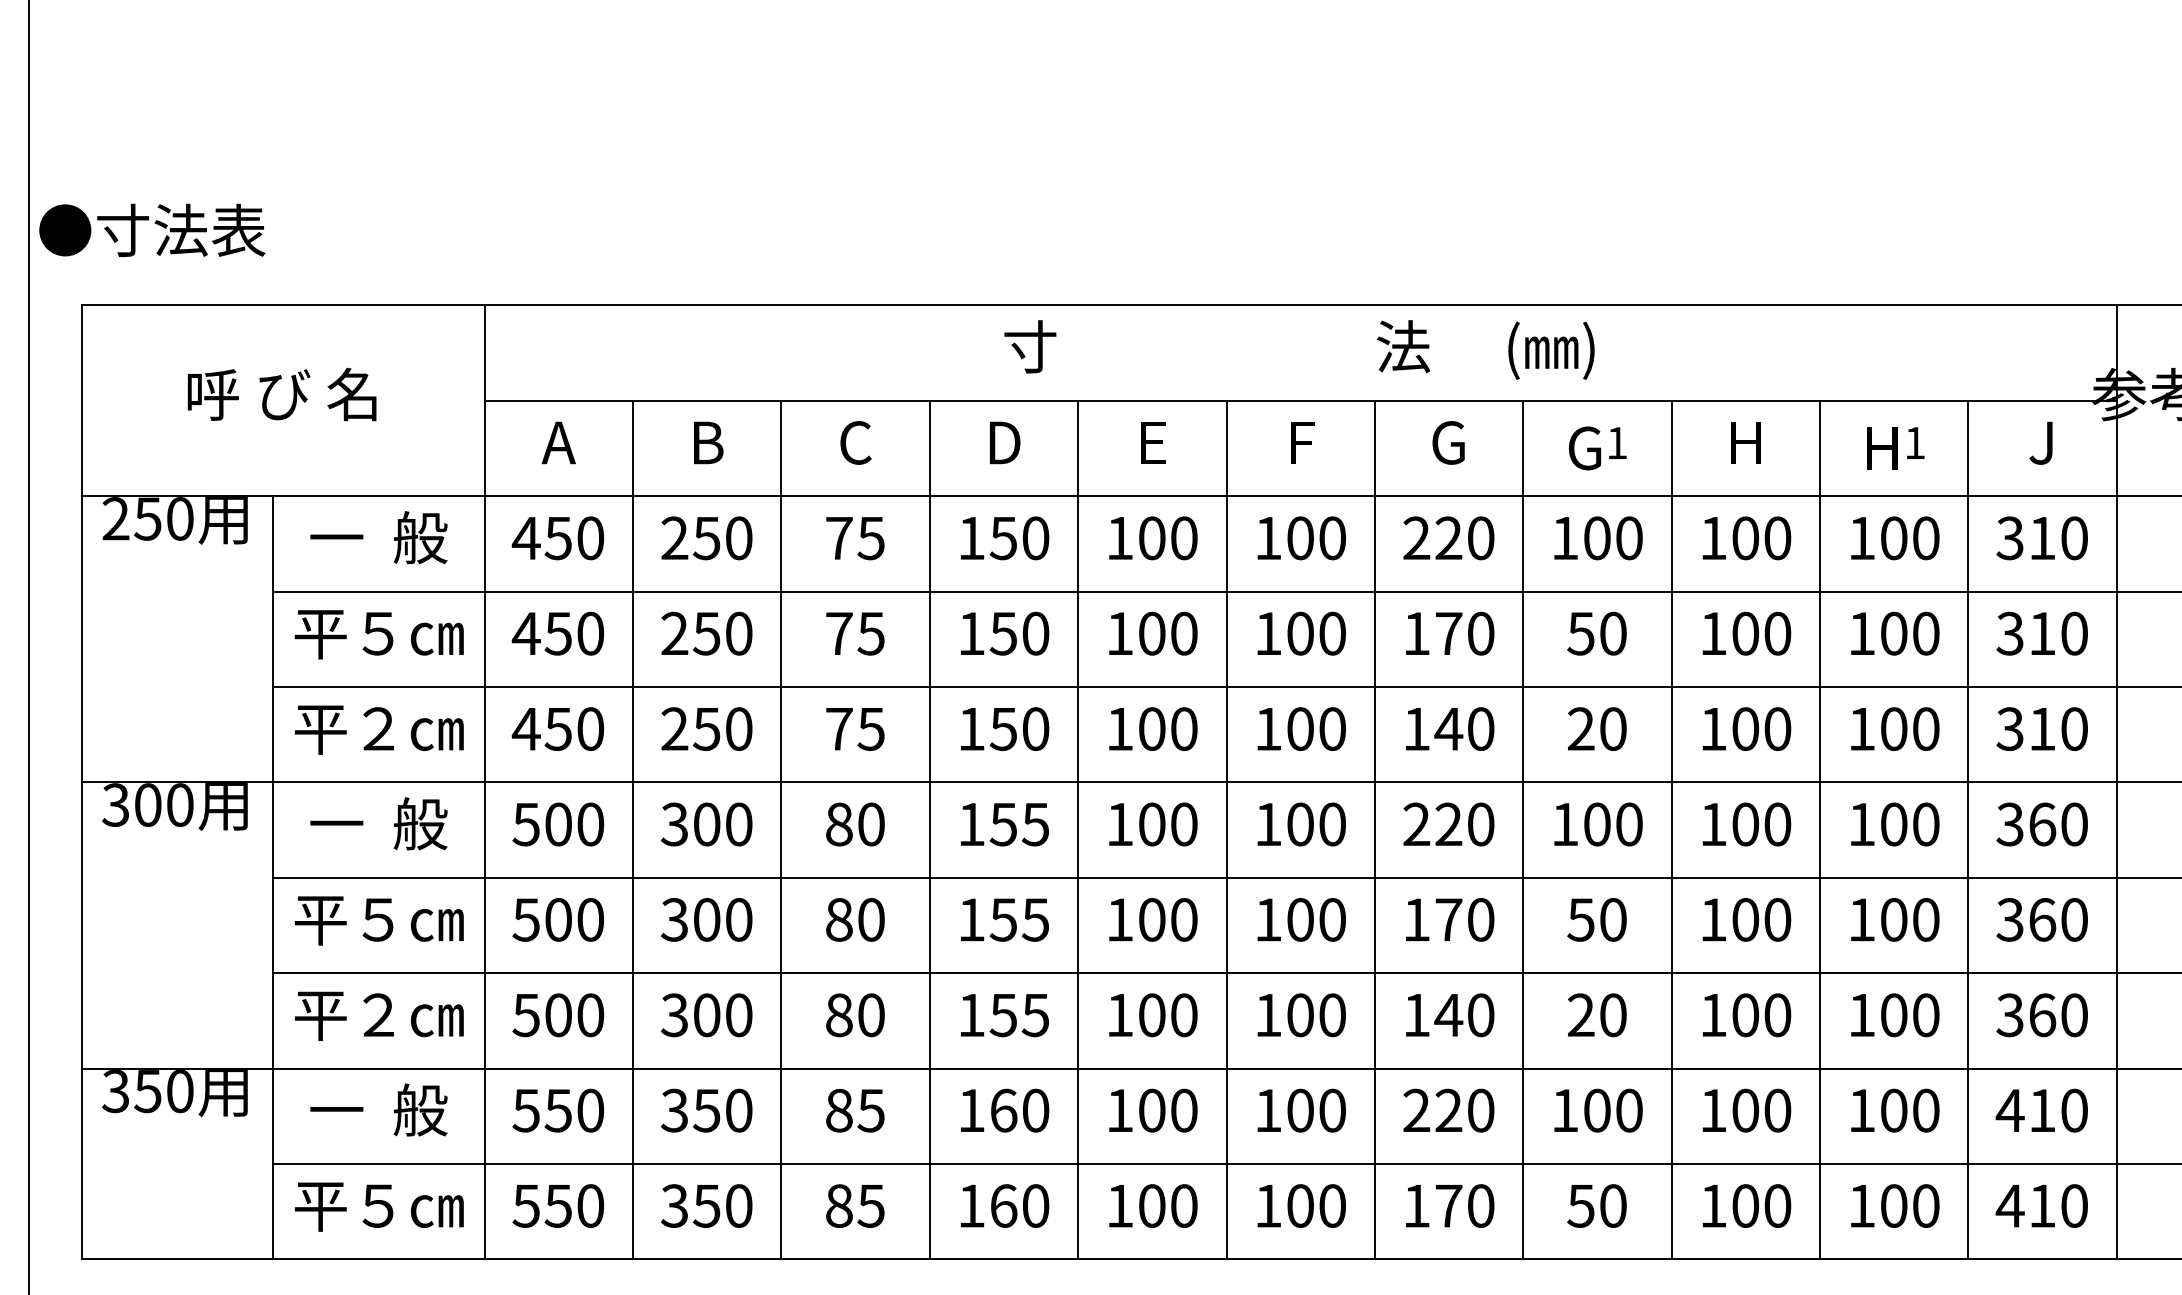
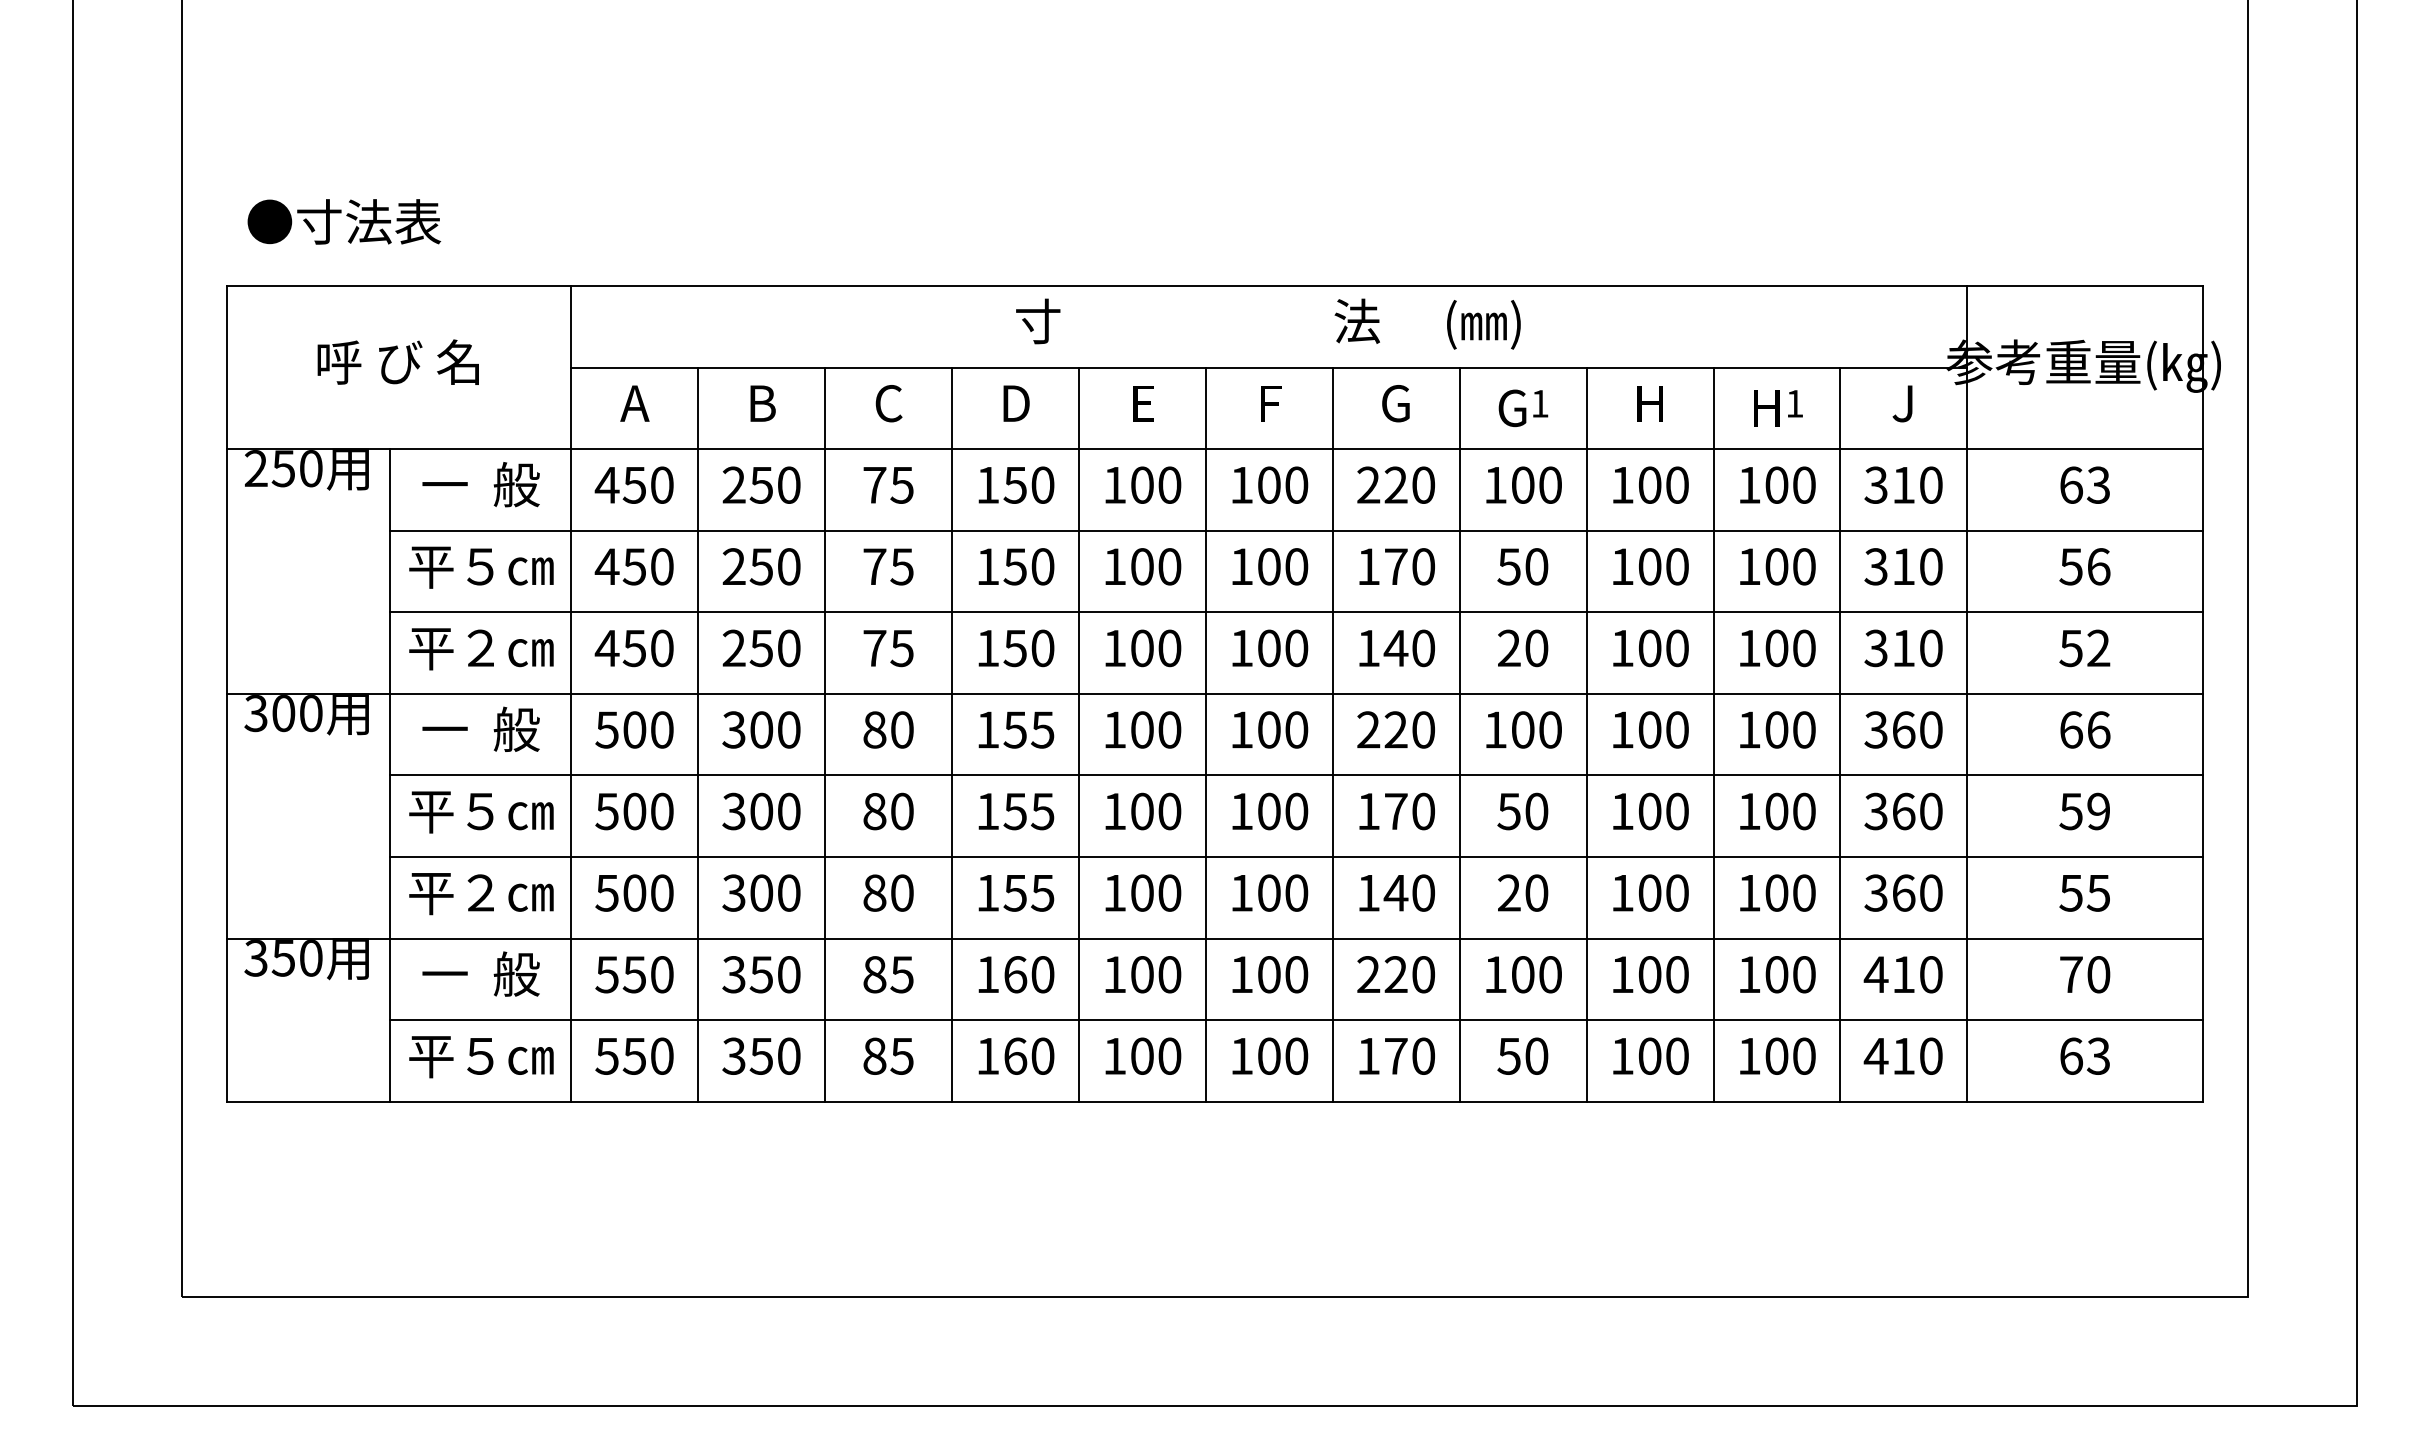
text: (152, 229) -> (344, 221), moved

